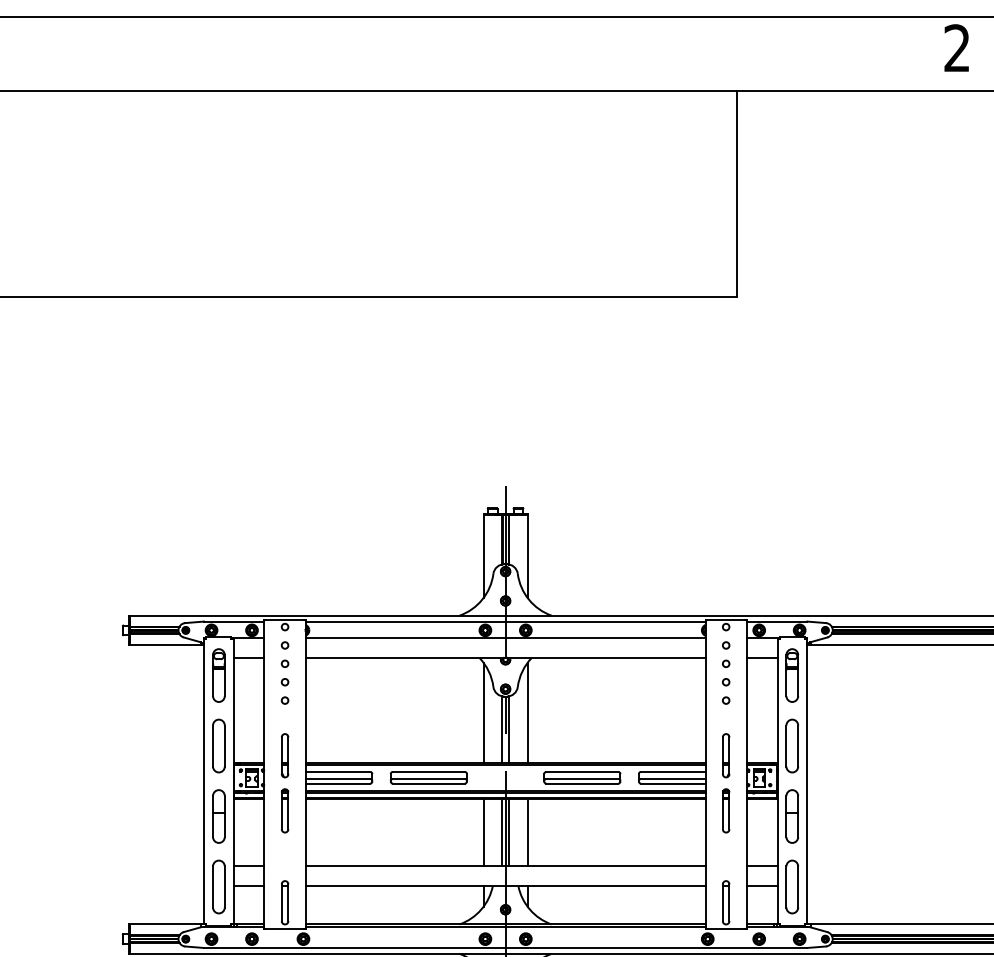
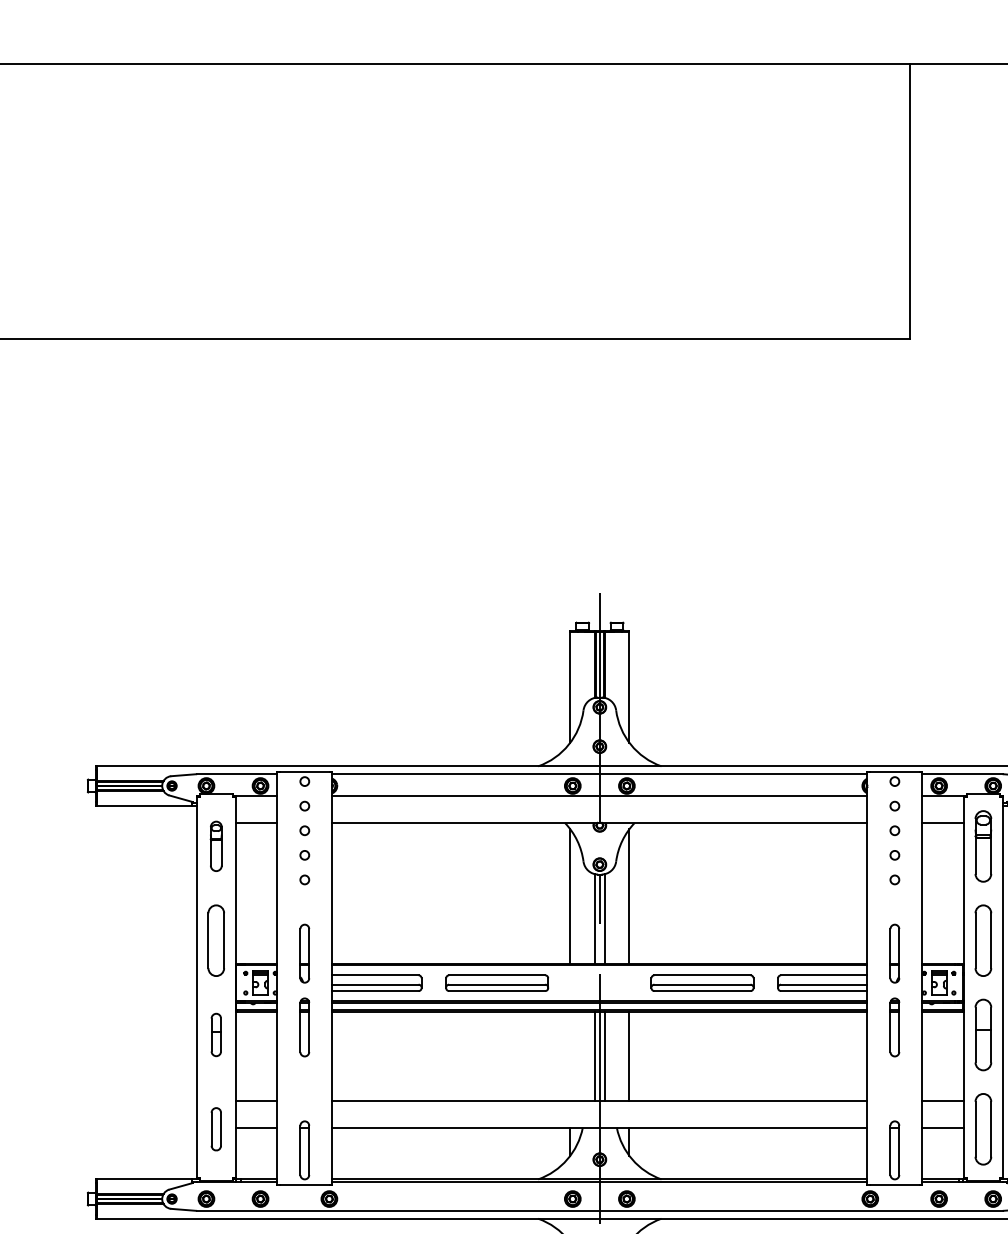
part: (218, 675) -> (215, 846), size x0.7
part: (218, 816) -> (215, 1034), size x0.6
line: (483, 832) -> (570, 1056), removed
part: (218, 886) -> (215, 1128), size x0.6

